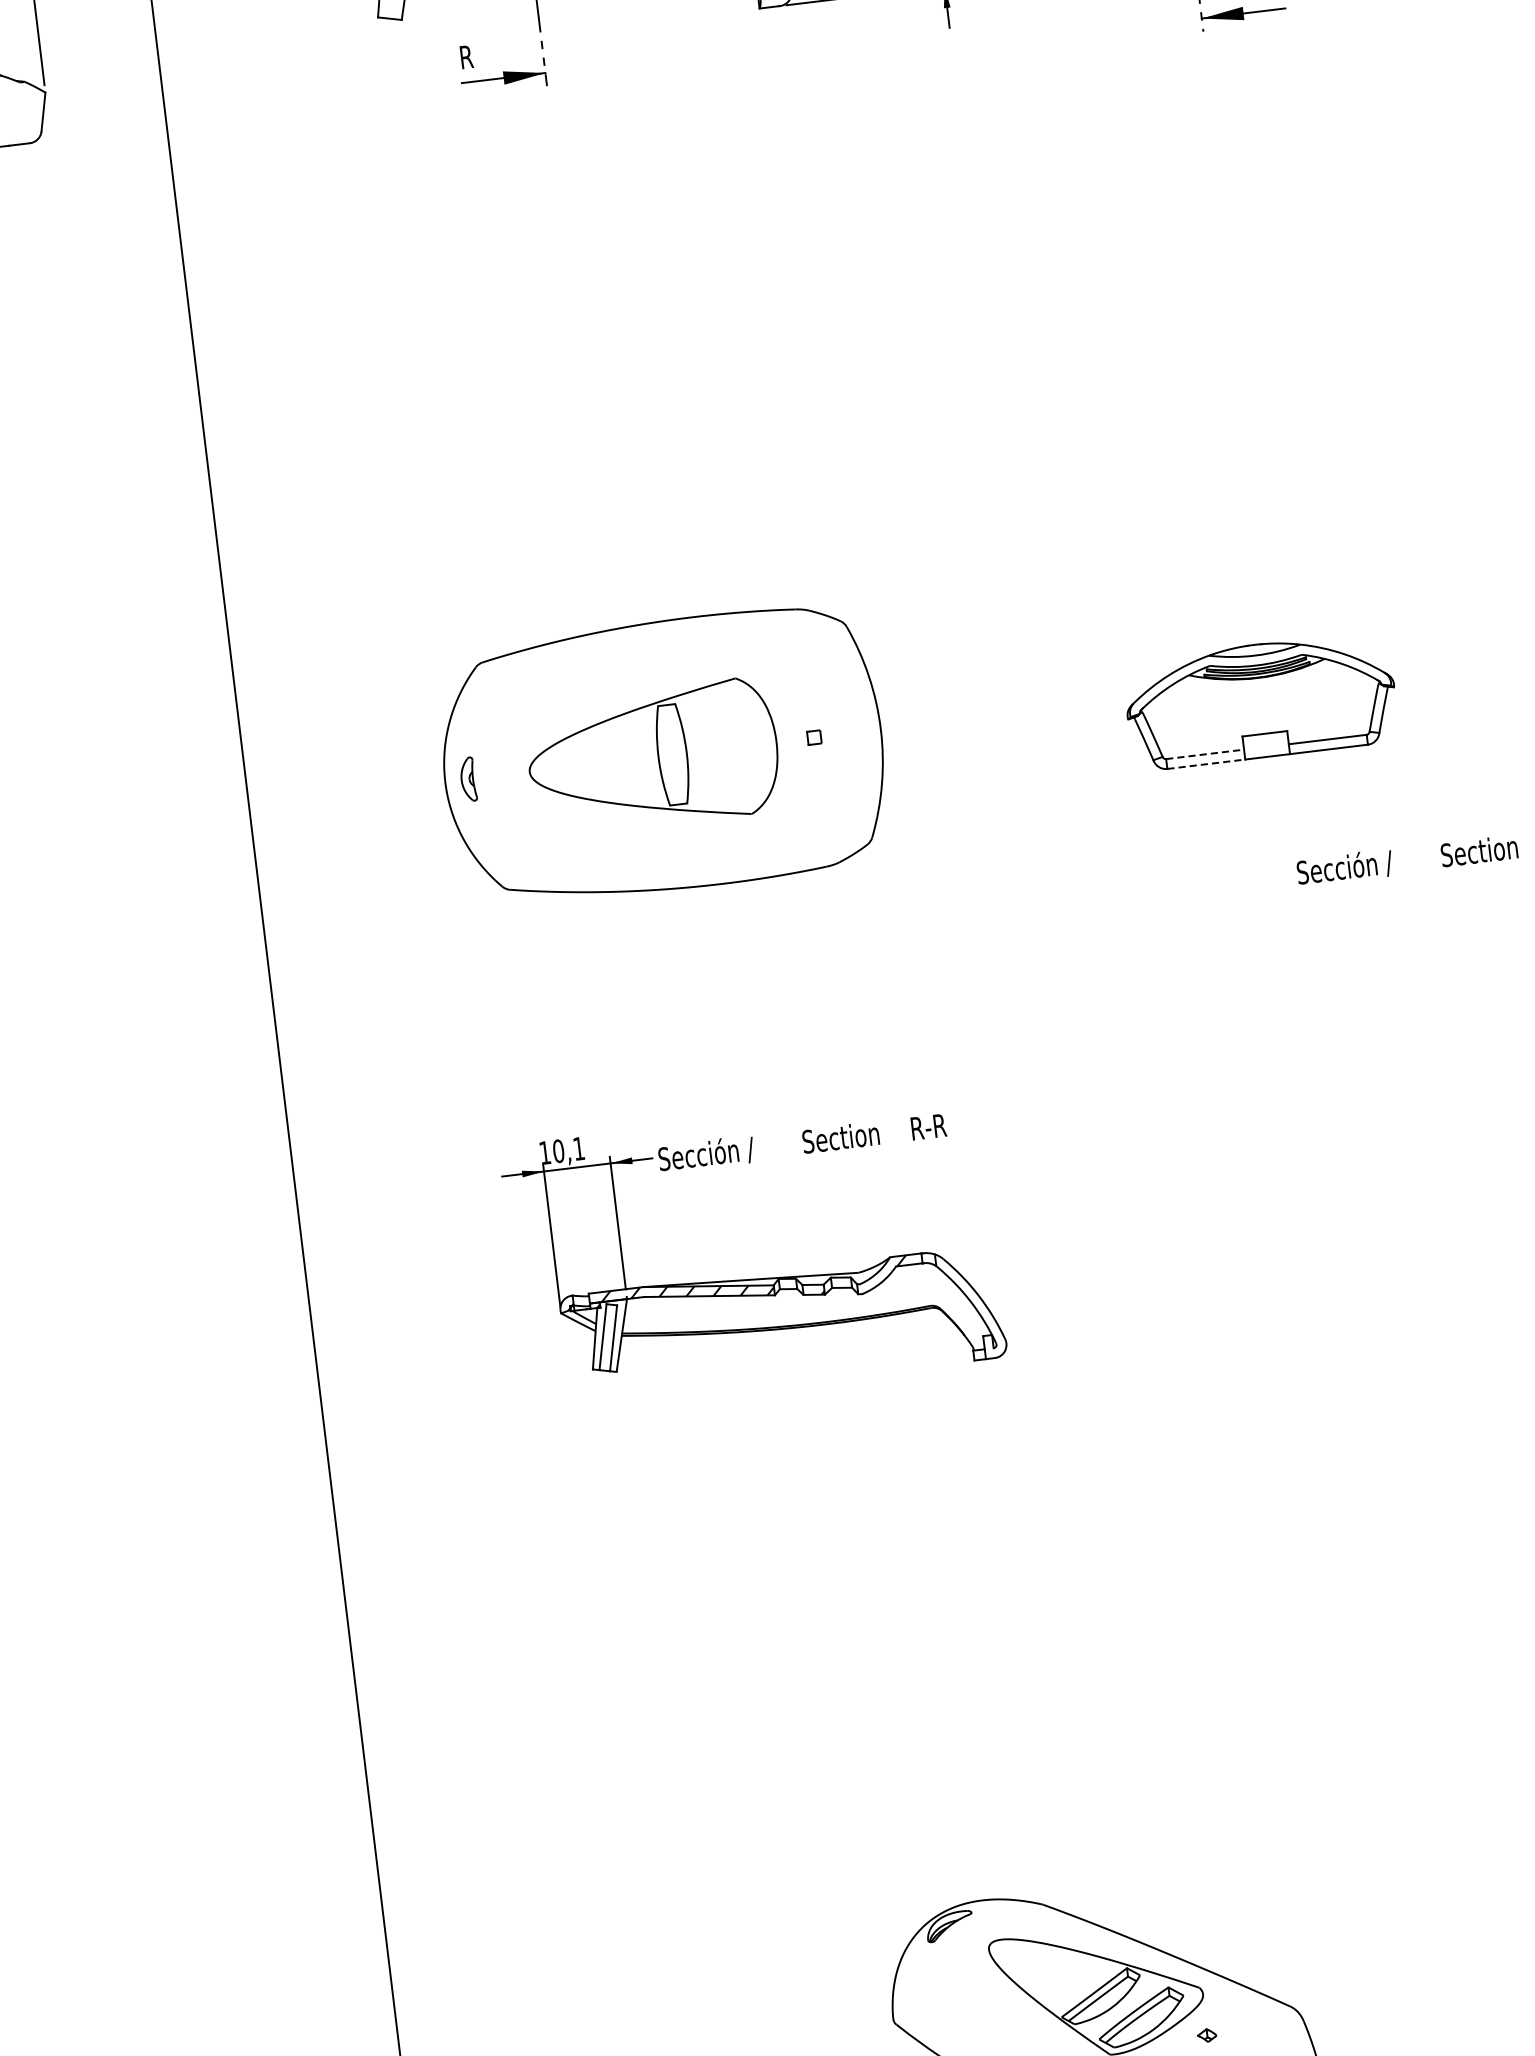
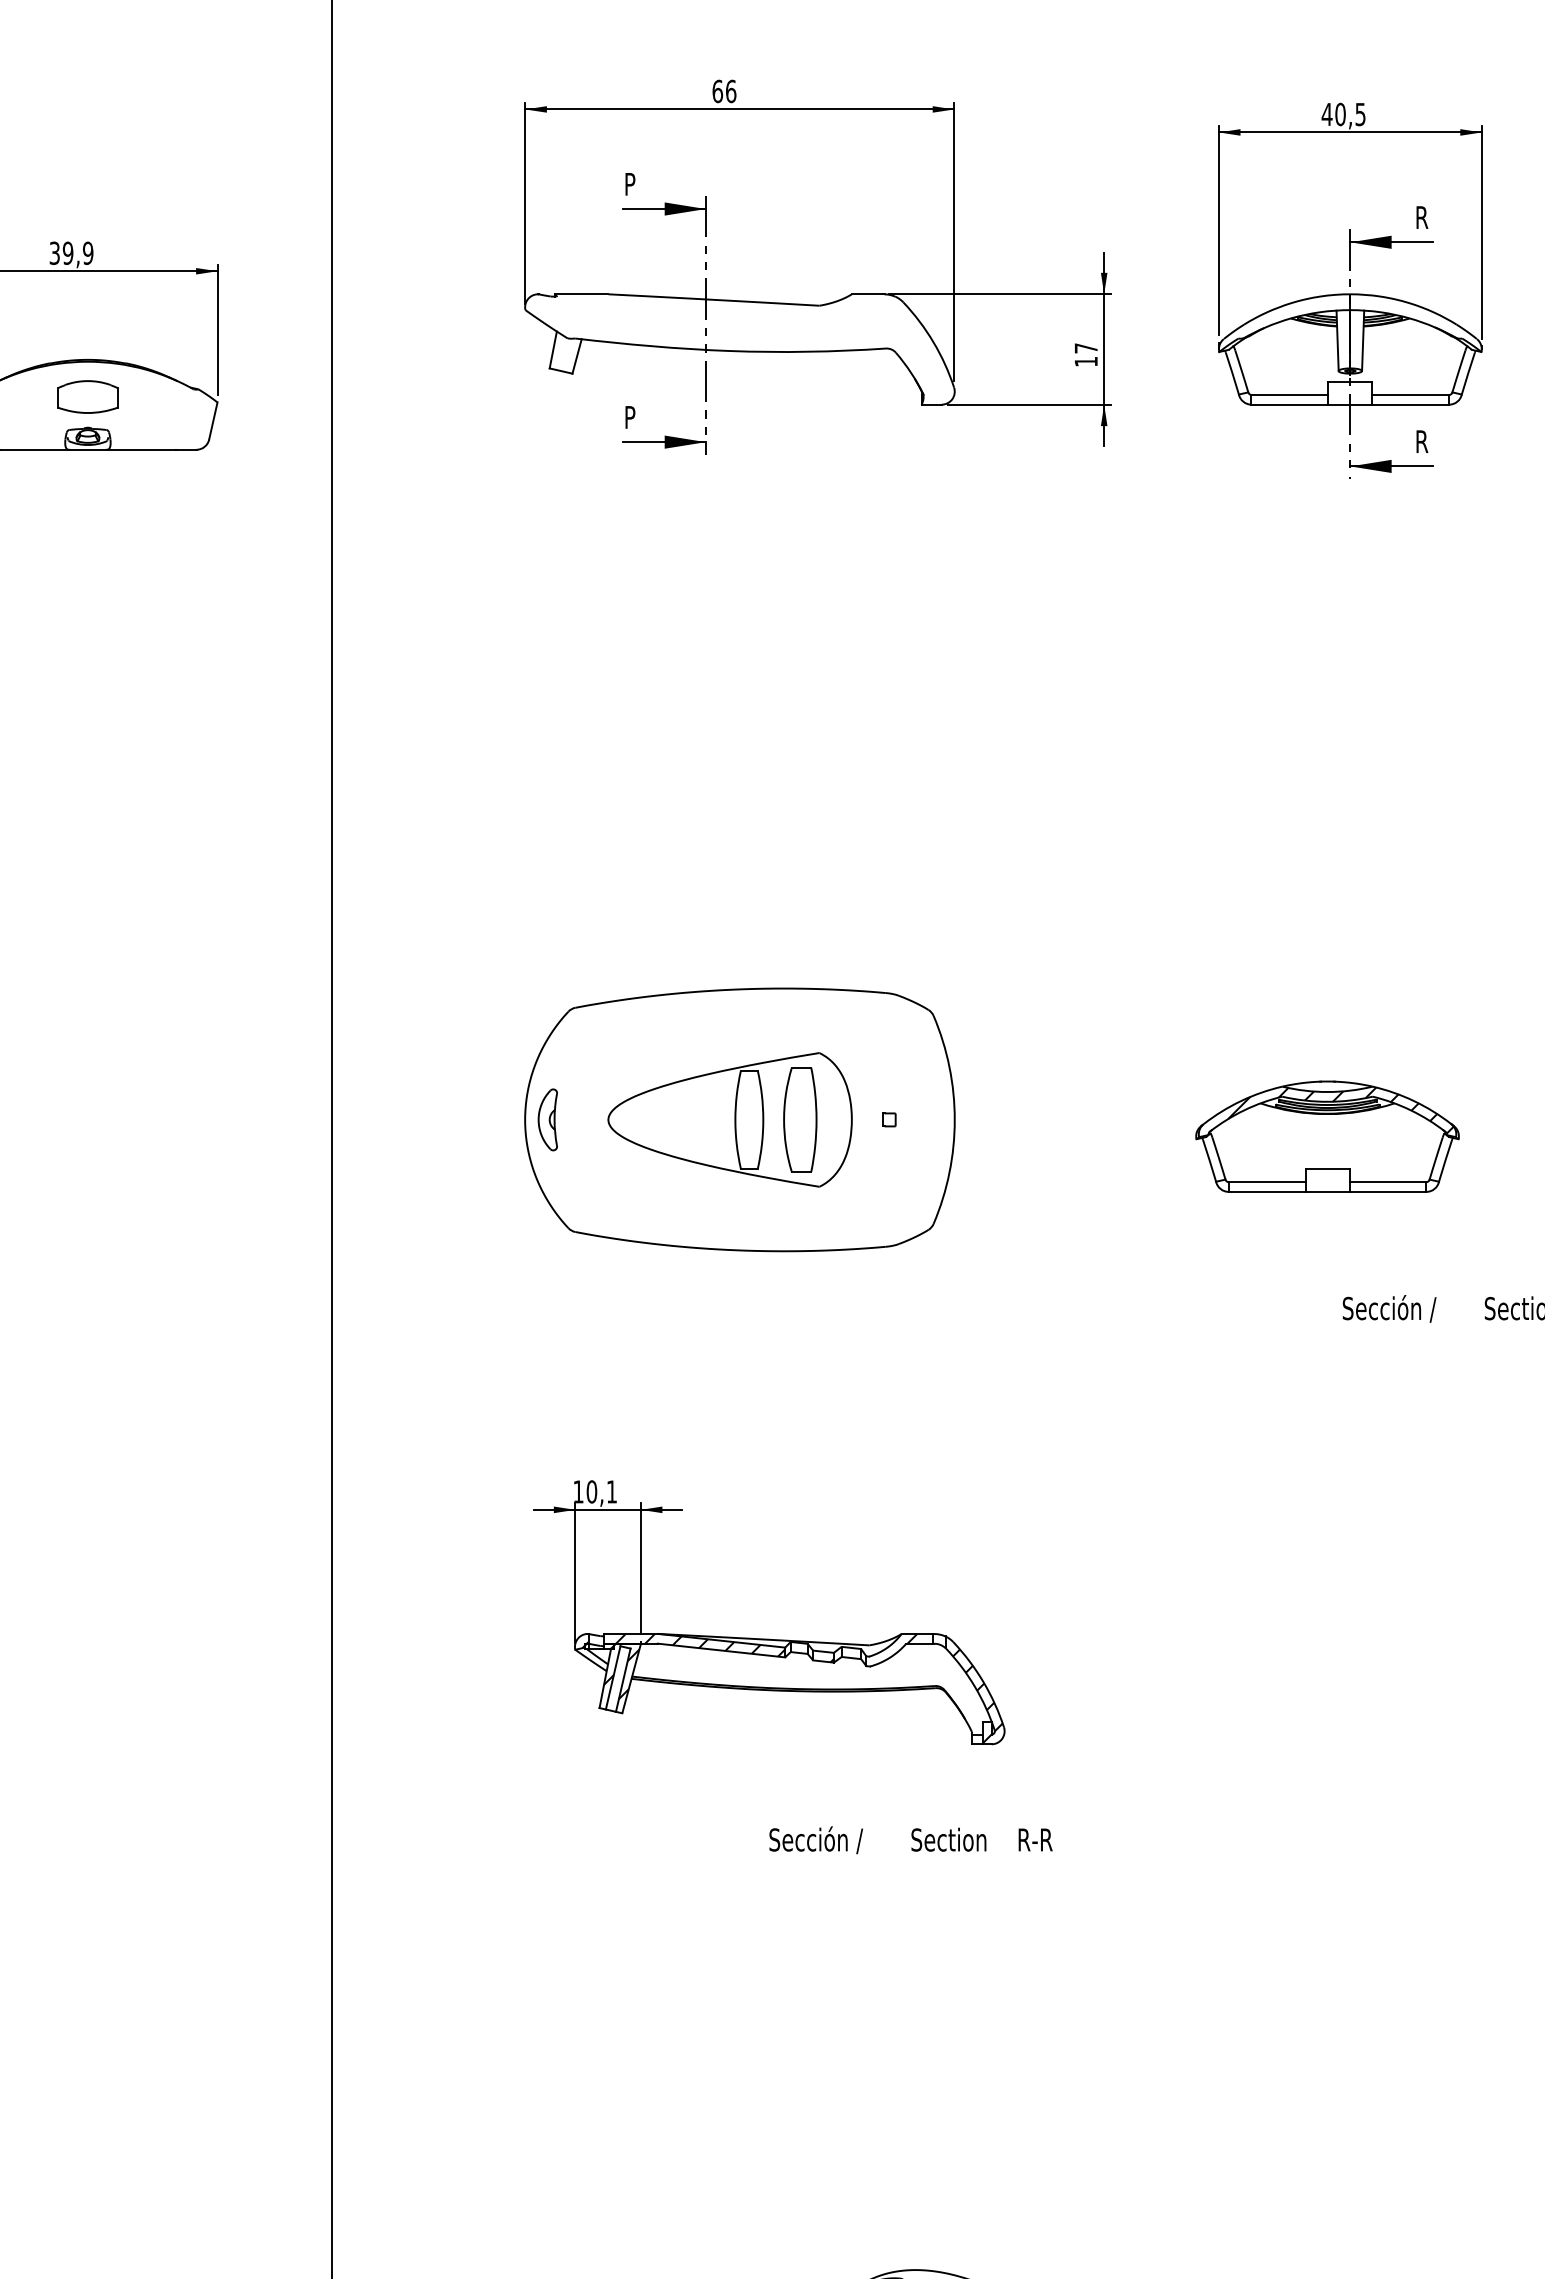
text: (468, 61) -> (632, 421), R -> P
hatch: (1266, 672) -> (1336, 1109), added
part: (724, 748) -> (800, 1119), added
line: (1205, 754) -> (1267, 1182), dashed -> solid
line: (1206, 763) -> (1267, 1191), dashed -> solid
part: (467, 779) -> (547, 1119), size x1.43
text: (802, 1142) -> (910, 1840), moved
hatch: (974, 1311) -> (977, 1696), added
hatch: (610, 1329) -> (621, 1671), added

